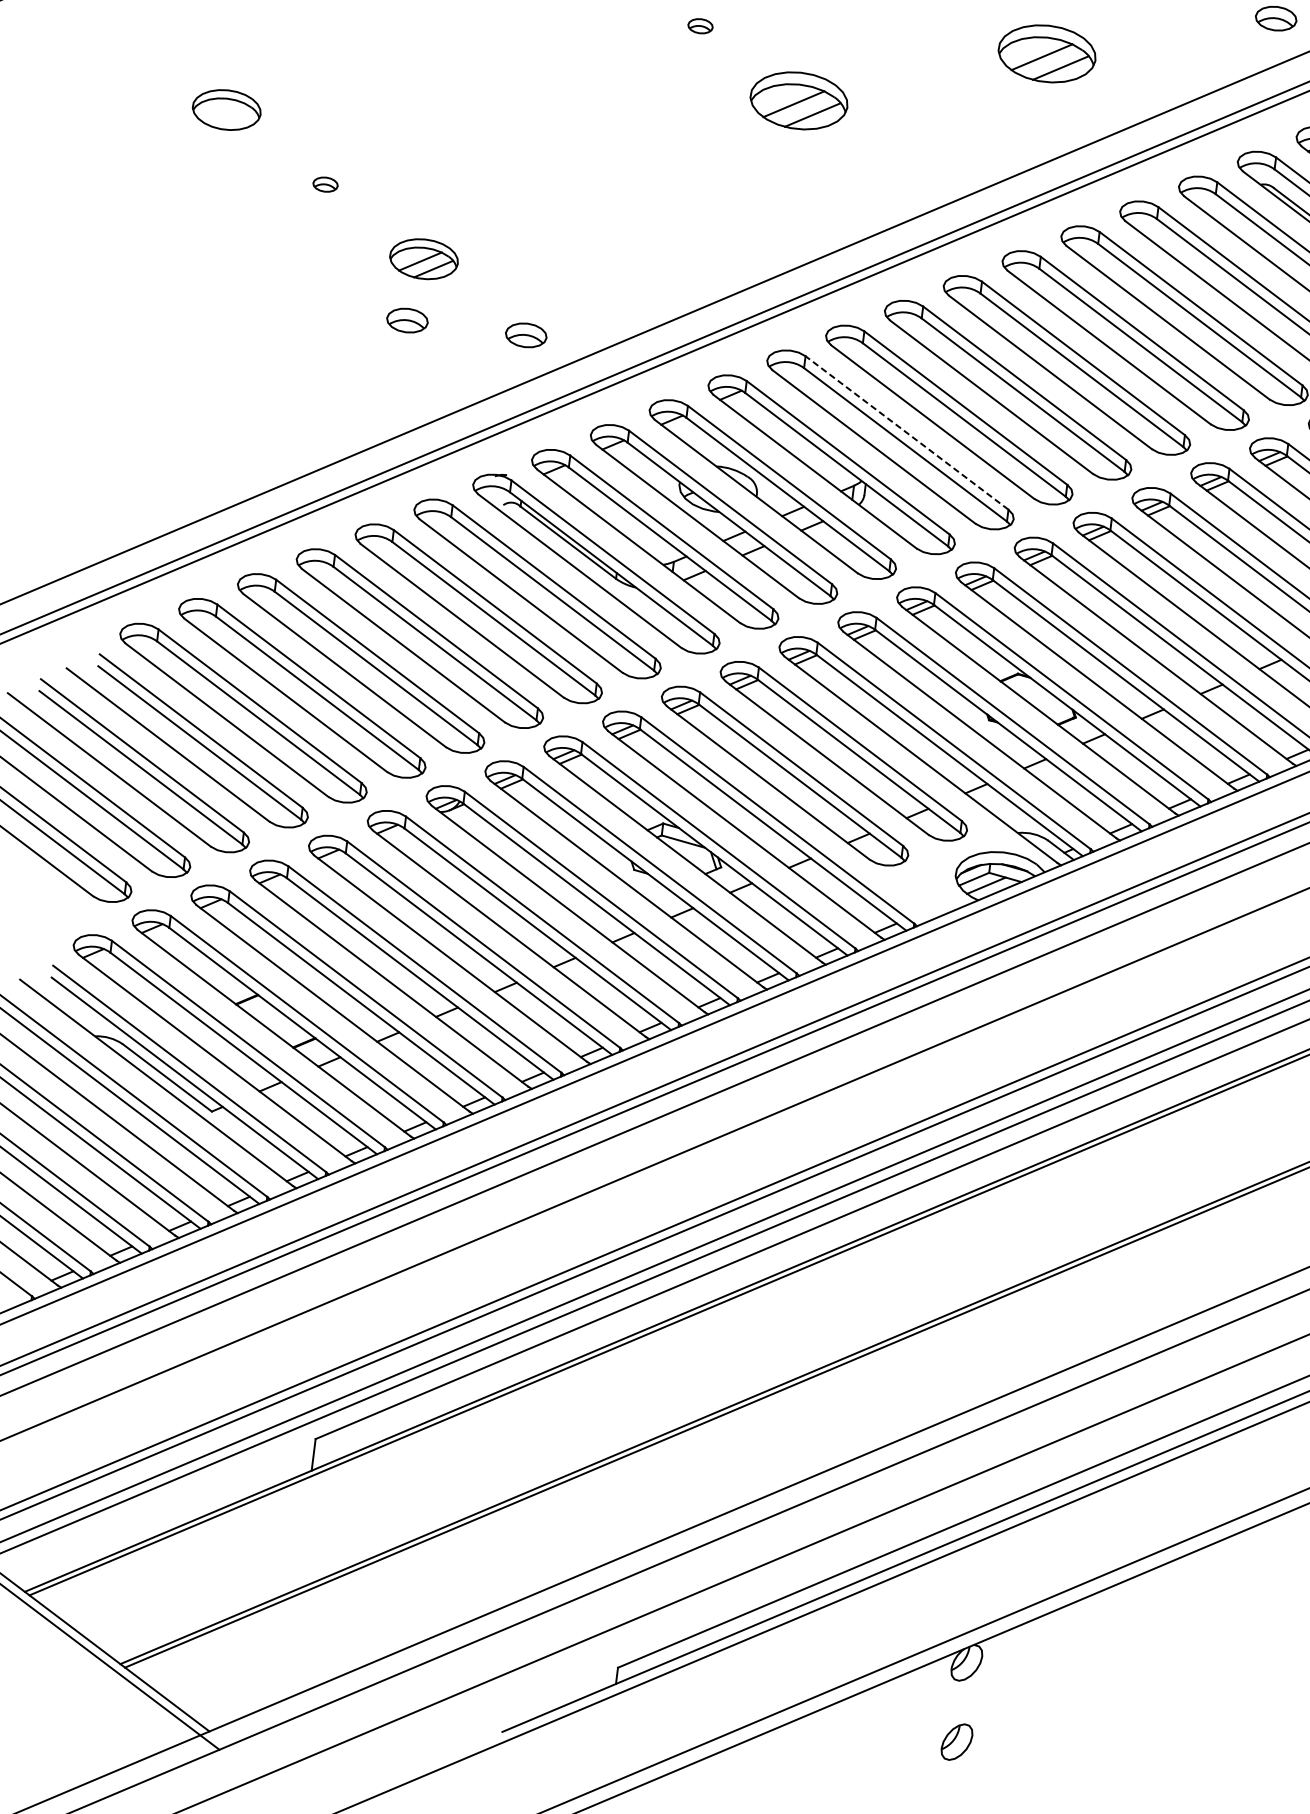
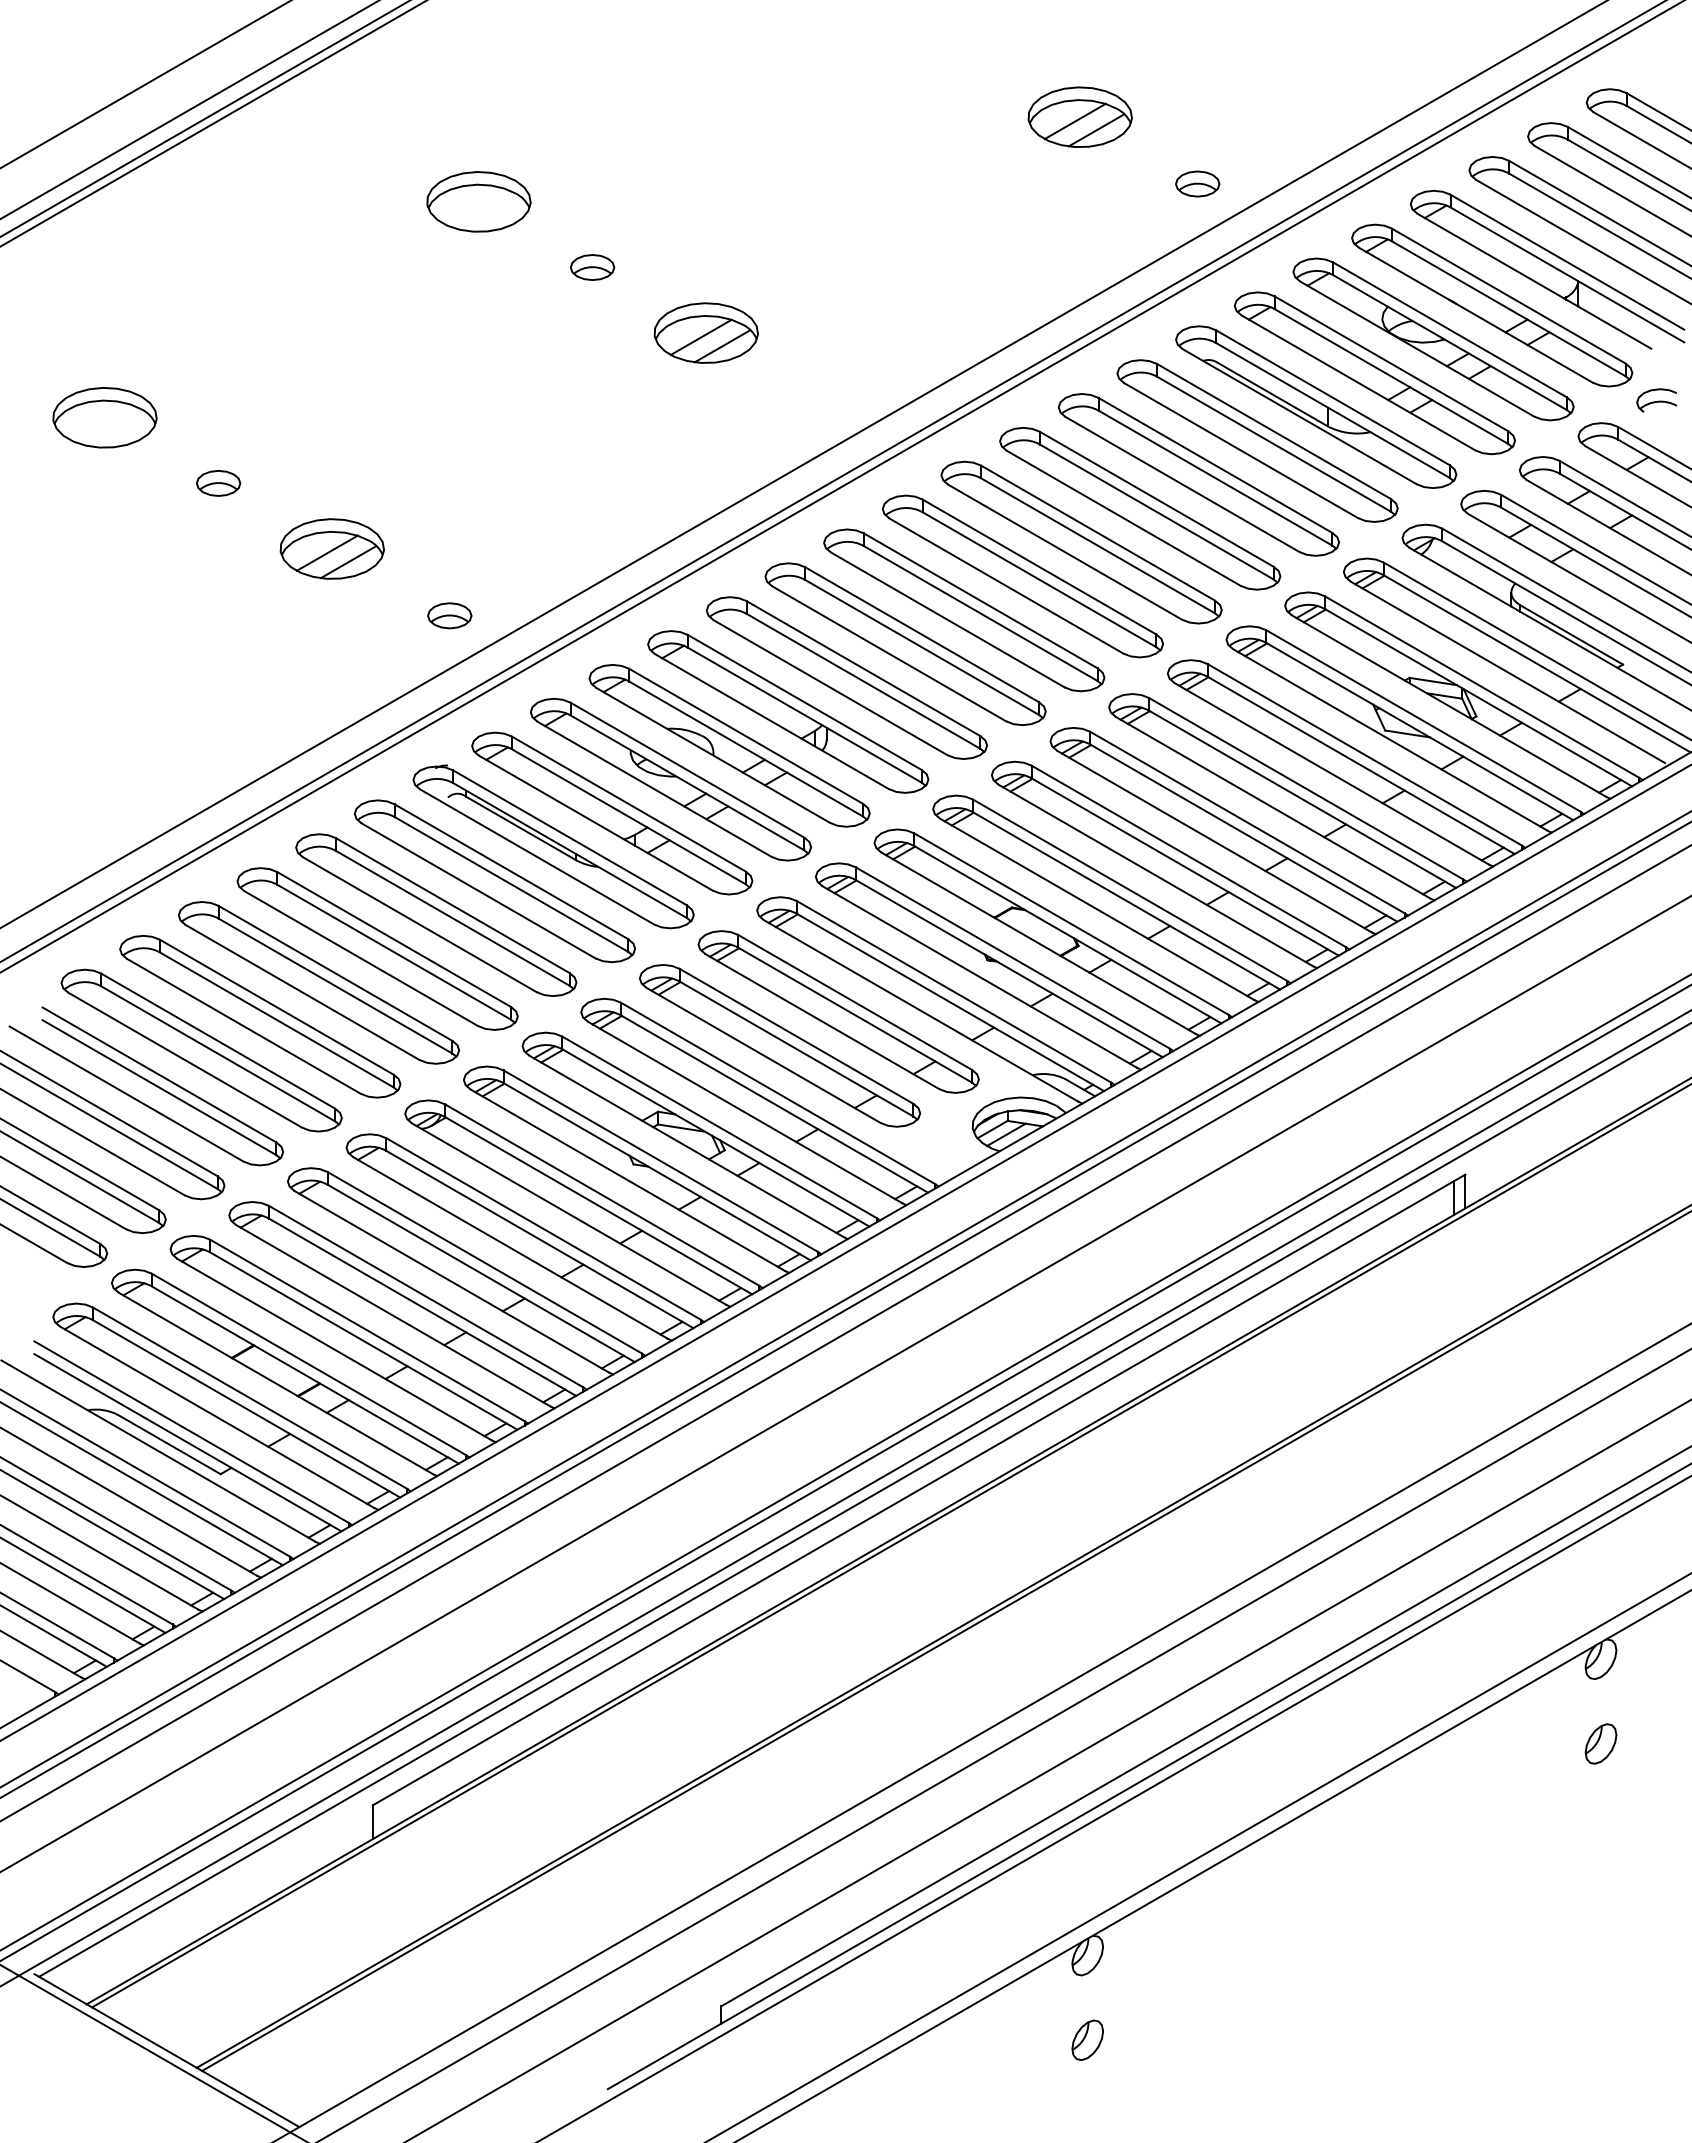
part: (700, 26) -> (592, 267), size x1.67
part: (1046, 53) -> (960, 250), removed
part: (226, 109) -> (104, 417), size x1.43
part: (325, 184) -> (218, 483), size x1.67
part: (423, 258) -> (331, 548), size x1.43
part: (407, 320) -> (322, 615), removed
line: (907, 432) -> (863, 668), dashed -> solid

